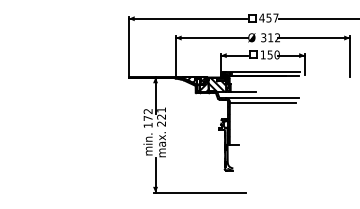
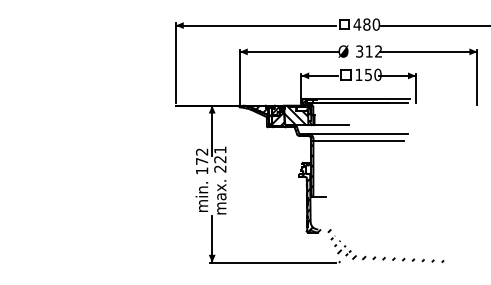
text: (272, 17) -> (371, 24), 457 -> 480
hatch: (273, 155) -> (372, 212), added

